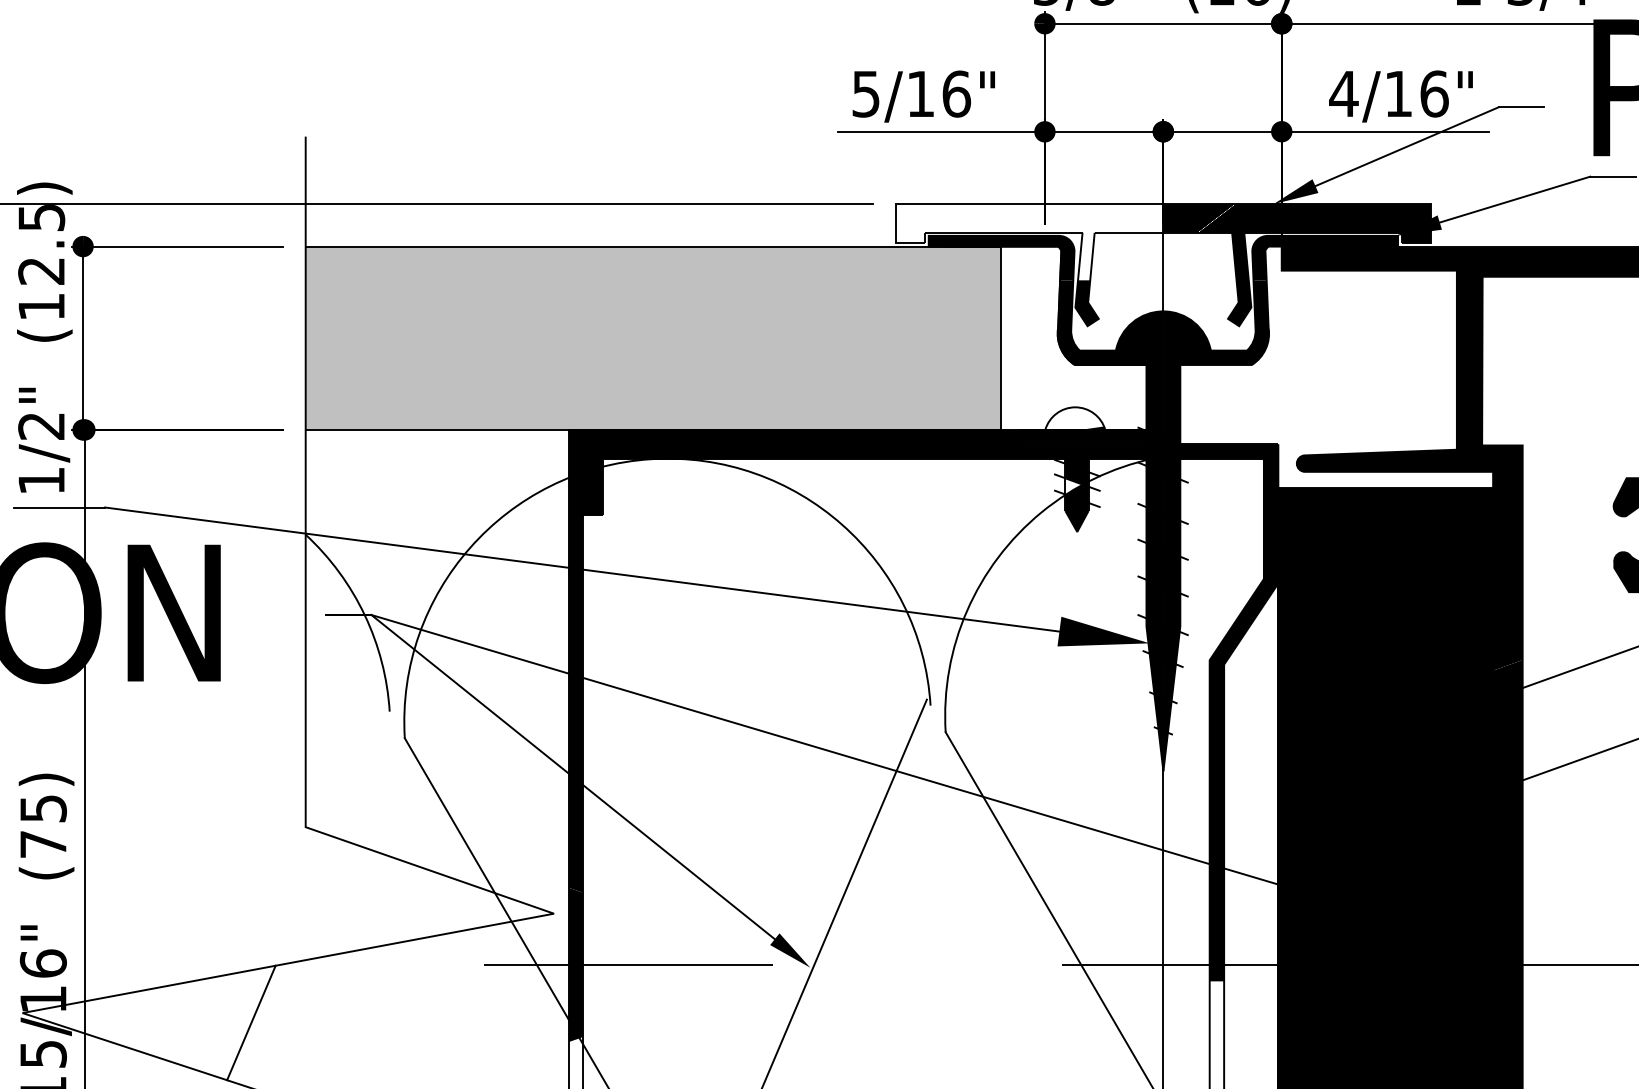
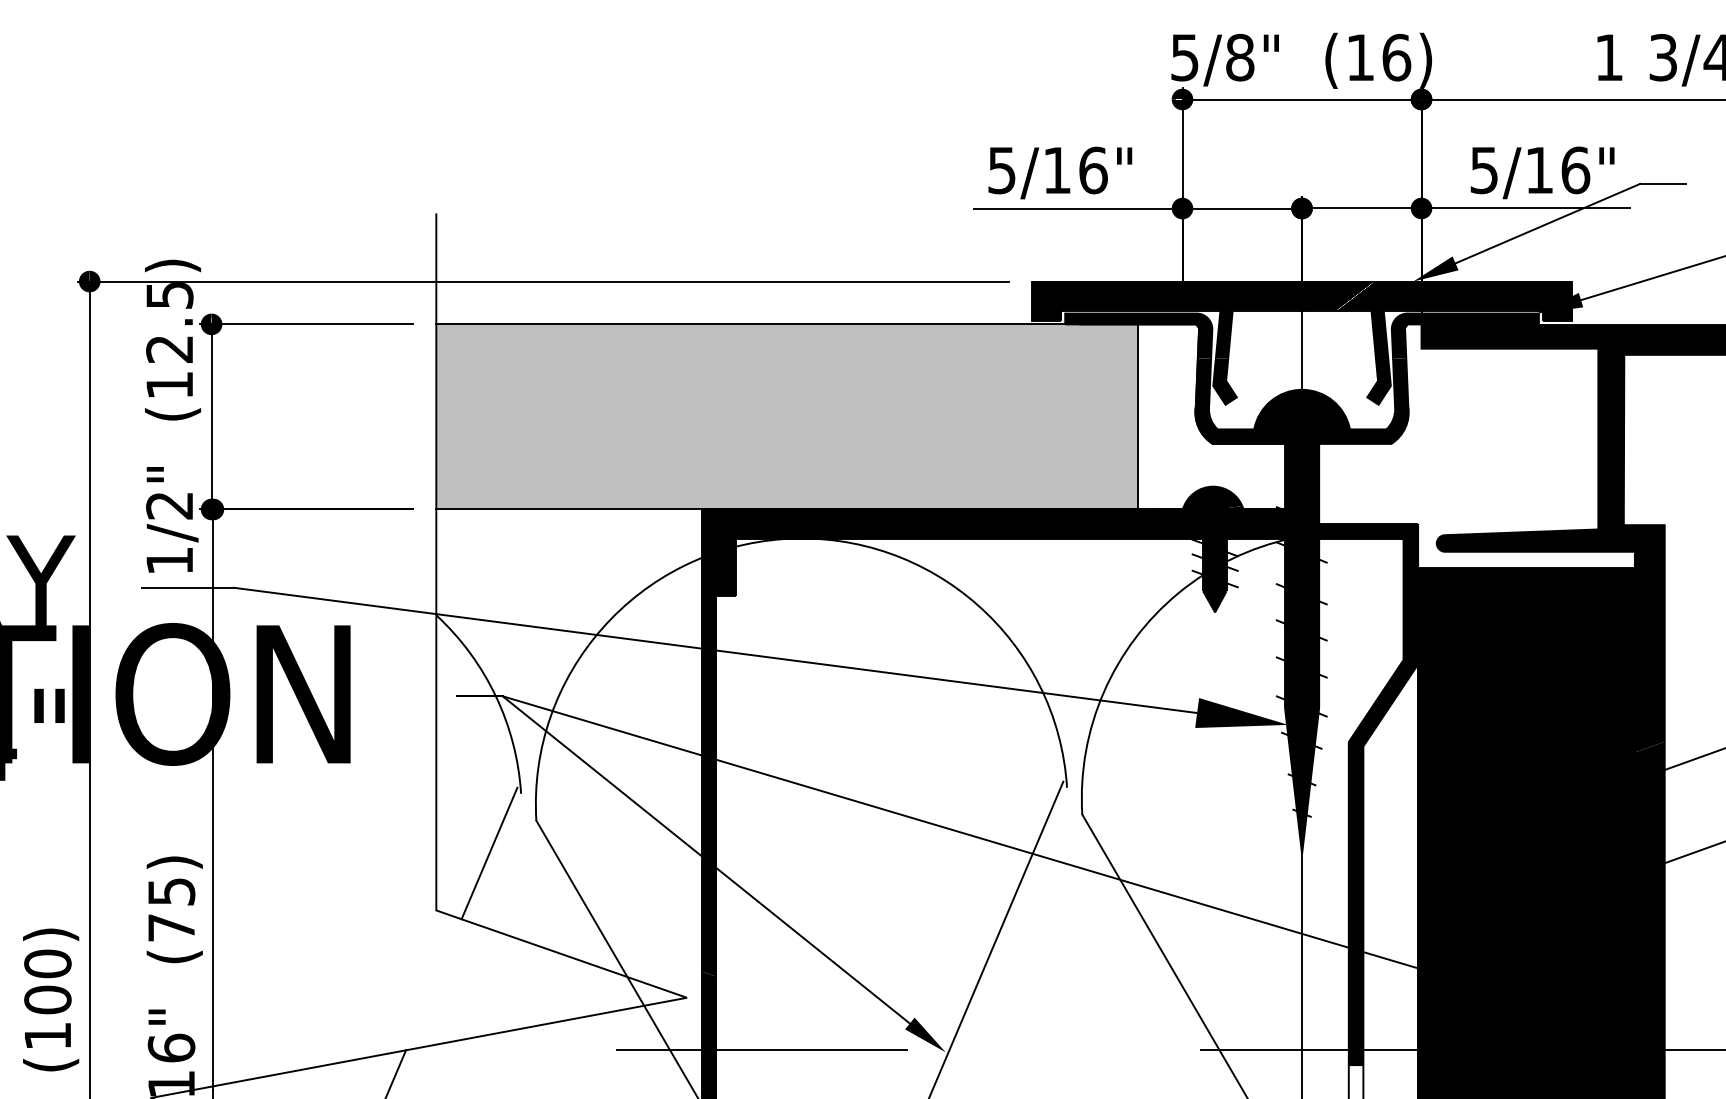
text: (1344, 94) -> (1484, 170), 4/16" -> 5/16"
fill: (1030, 241) -> (1167, 319), added
fill: (1074, 418) -> (1212, 497), added
fill: (1073, 486) -> (1211, 566), added
line: (358, 770) -> (489, 853), added

